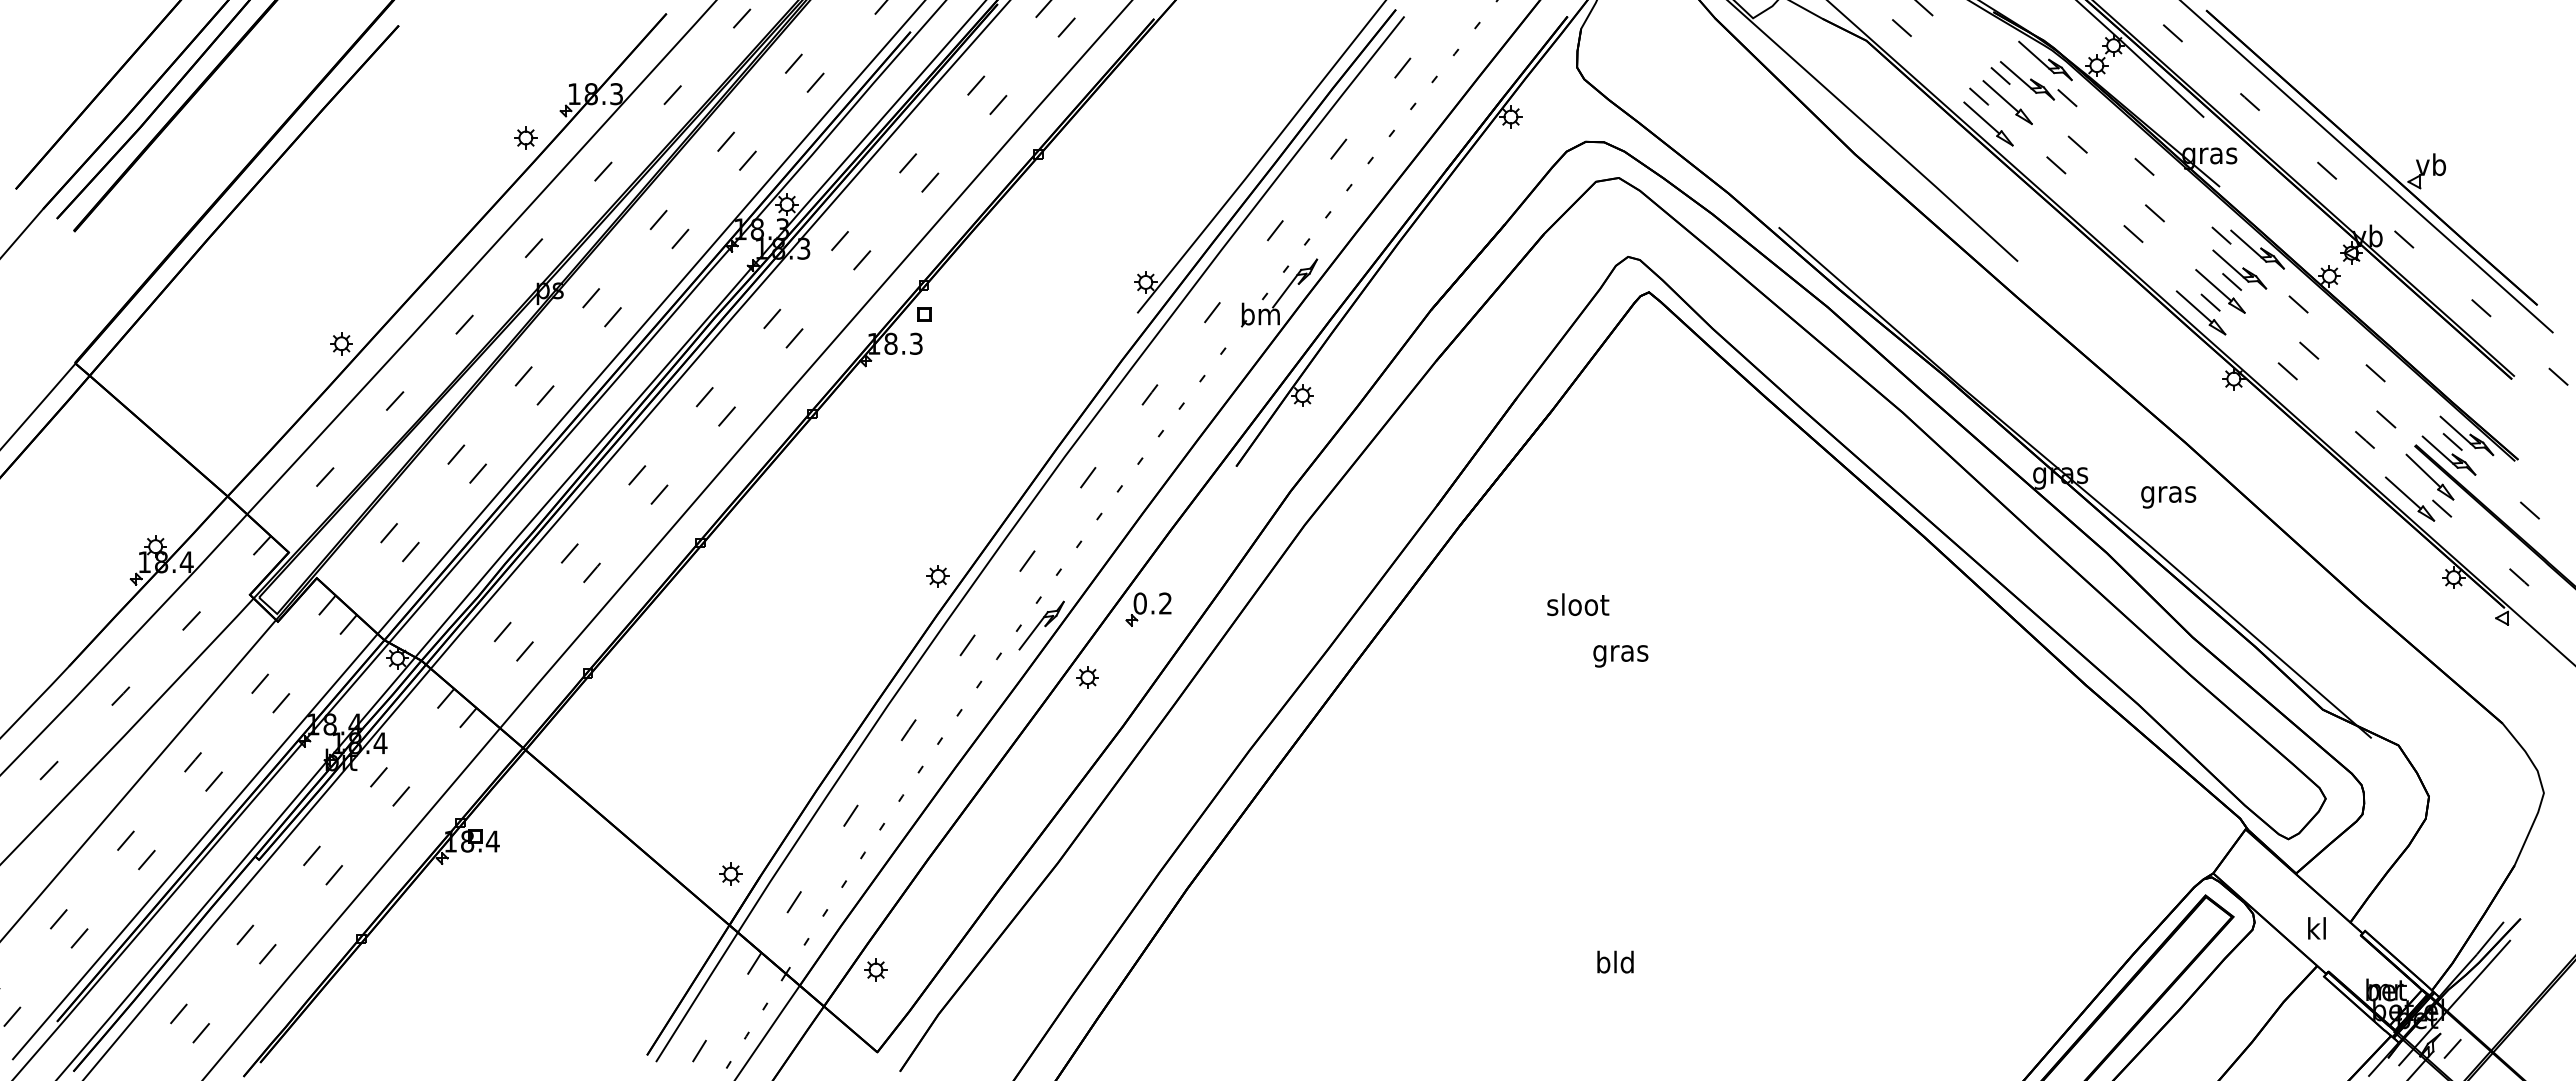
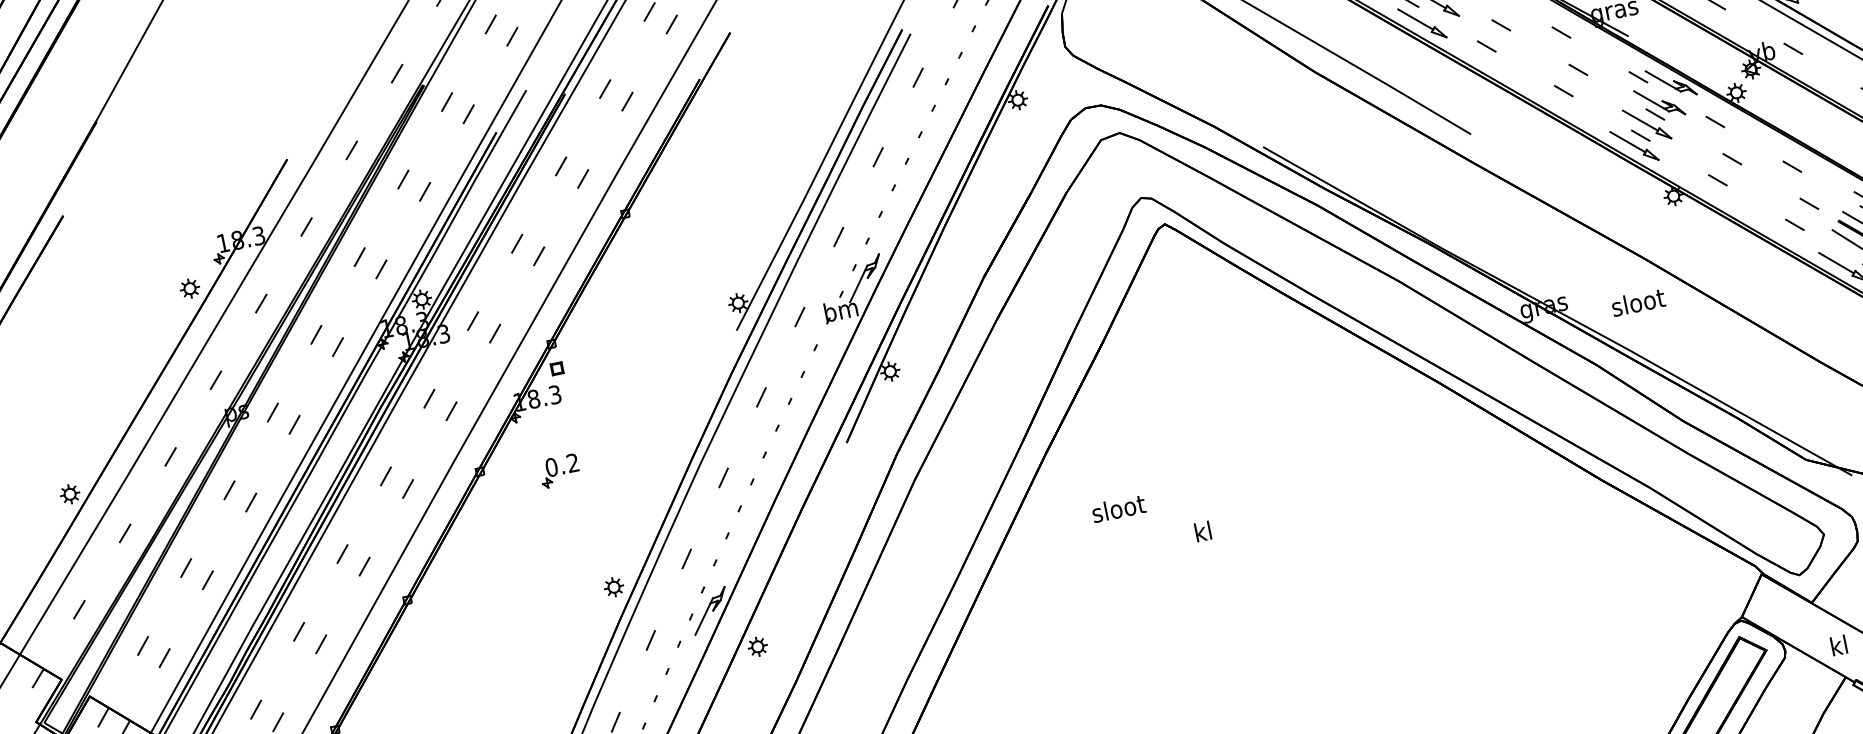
text: (2168, 494) -> (1638, 304), gras -> sloot
text: (1578, 604) -> (1118, 508), moved
part: (1148, 609) -> (559, 470), moved
text: (1620, 653) -> (1203, 534), gras -> kl

